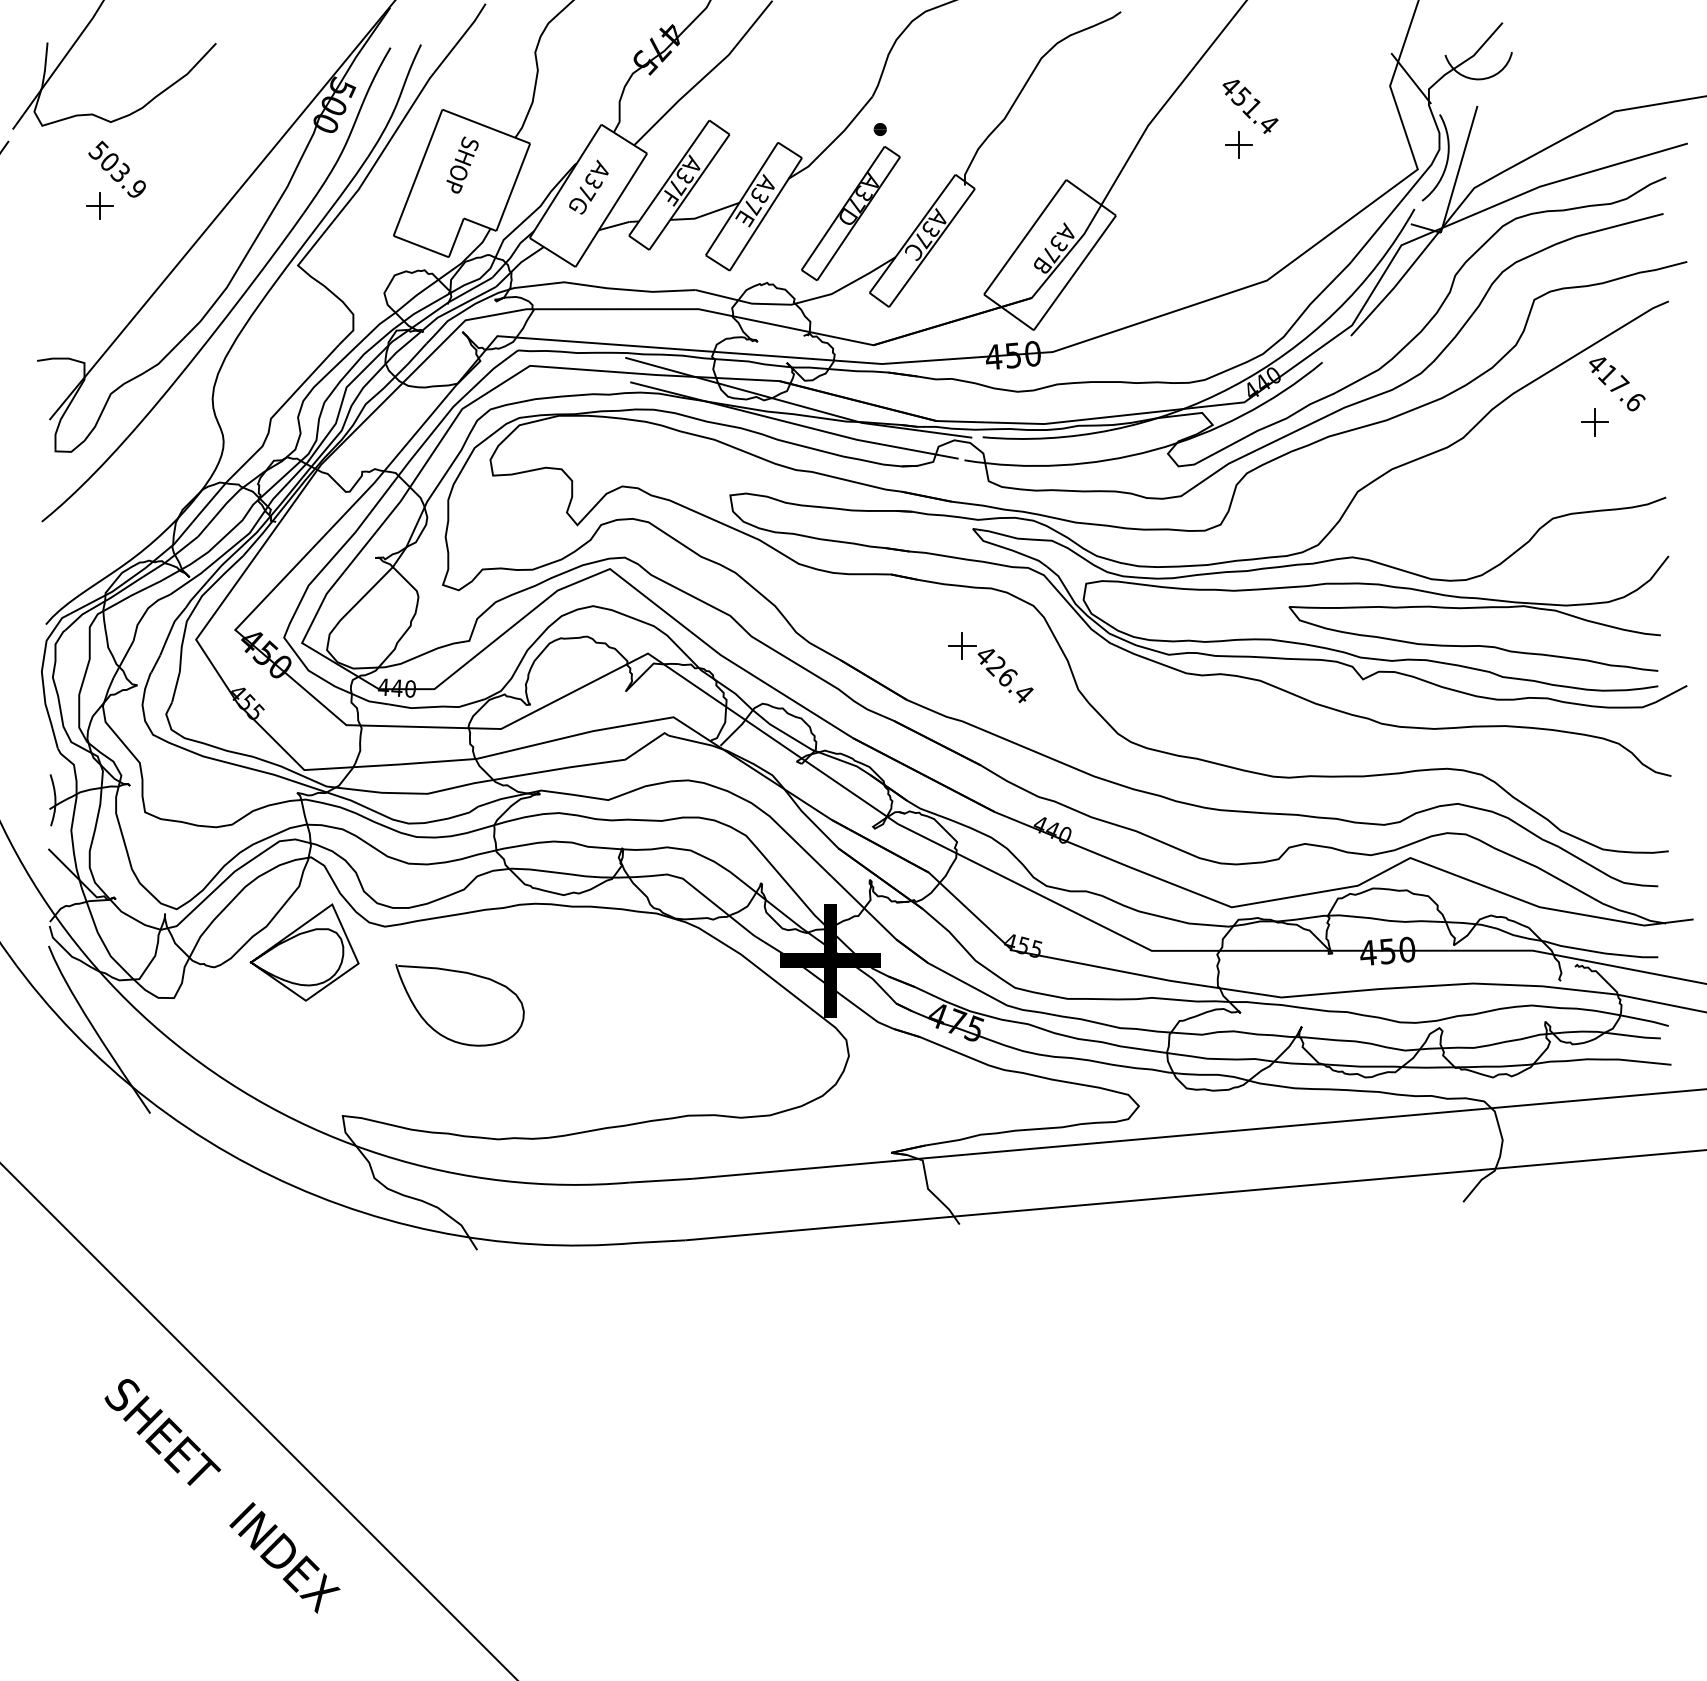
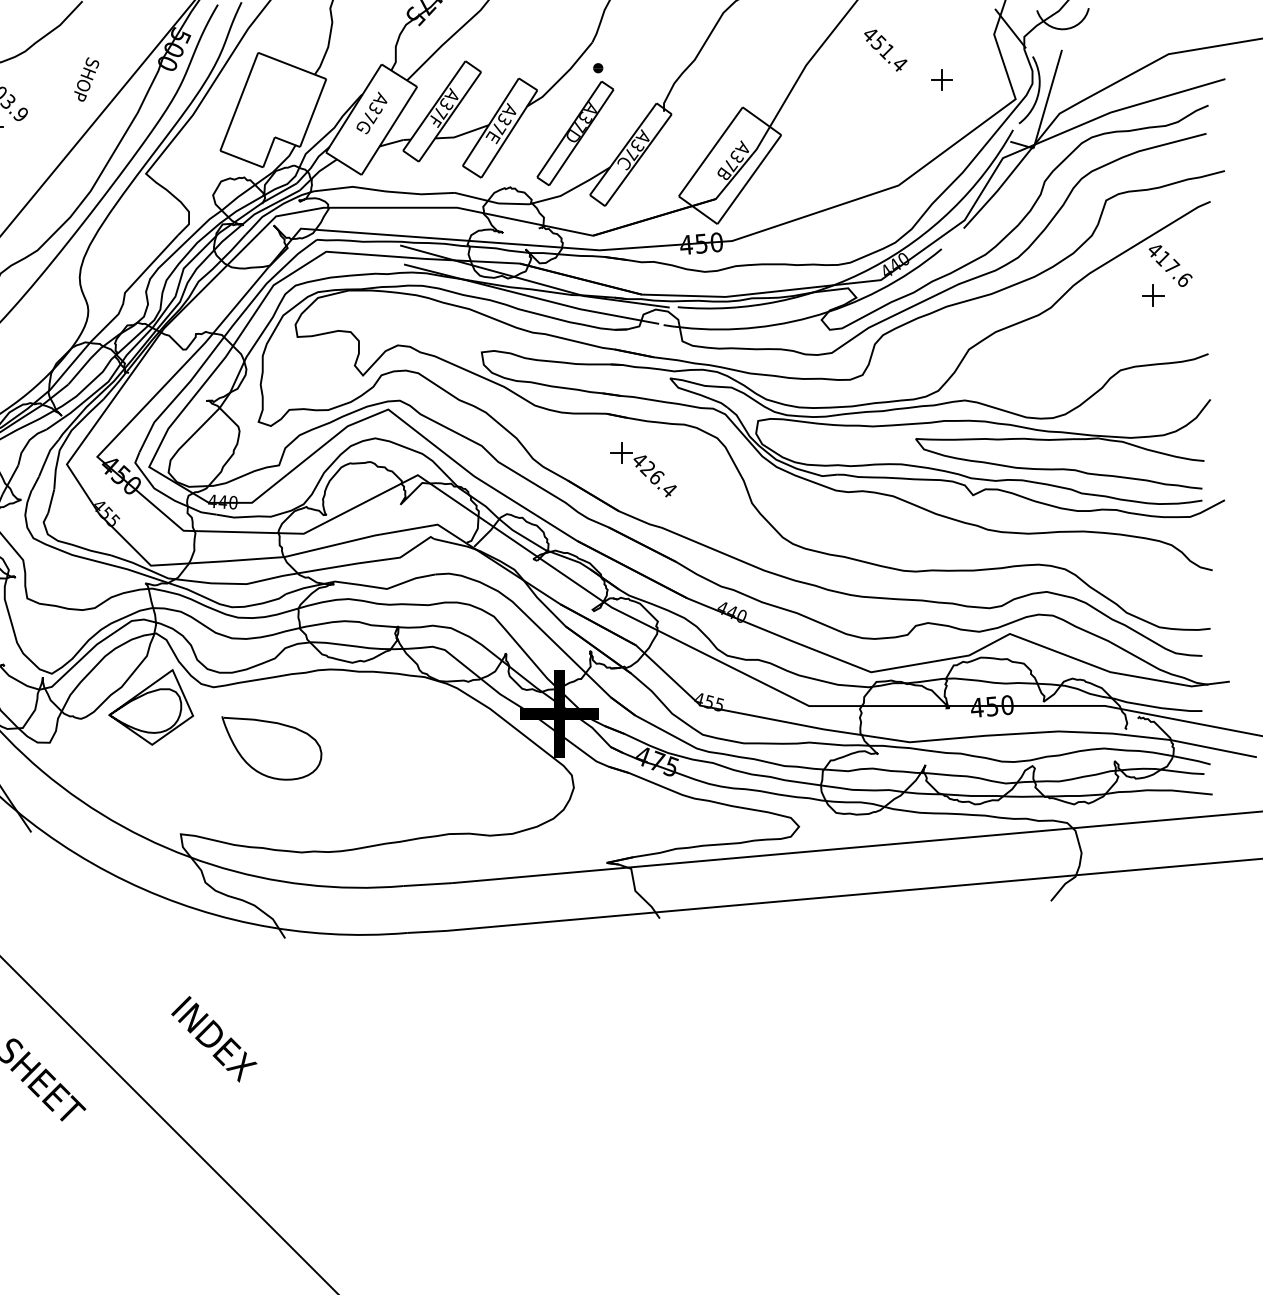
part: (1238, 144) -> (941, 79), moved
text: (462, 164) -> (86, 79), moved
part: (990, 667) -> (643, 469), moved
text: (284, 1557) -> (213, 1038), moved

